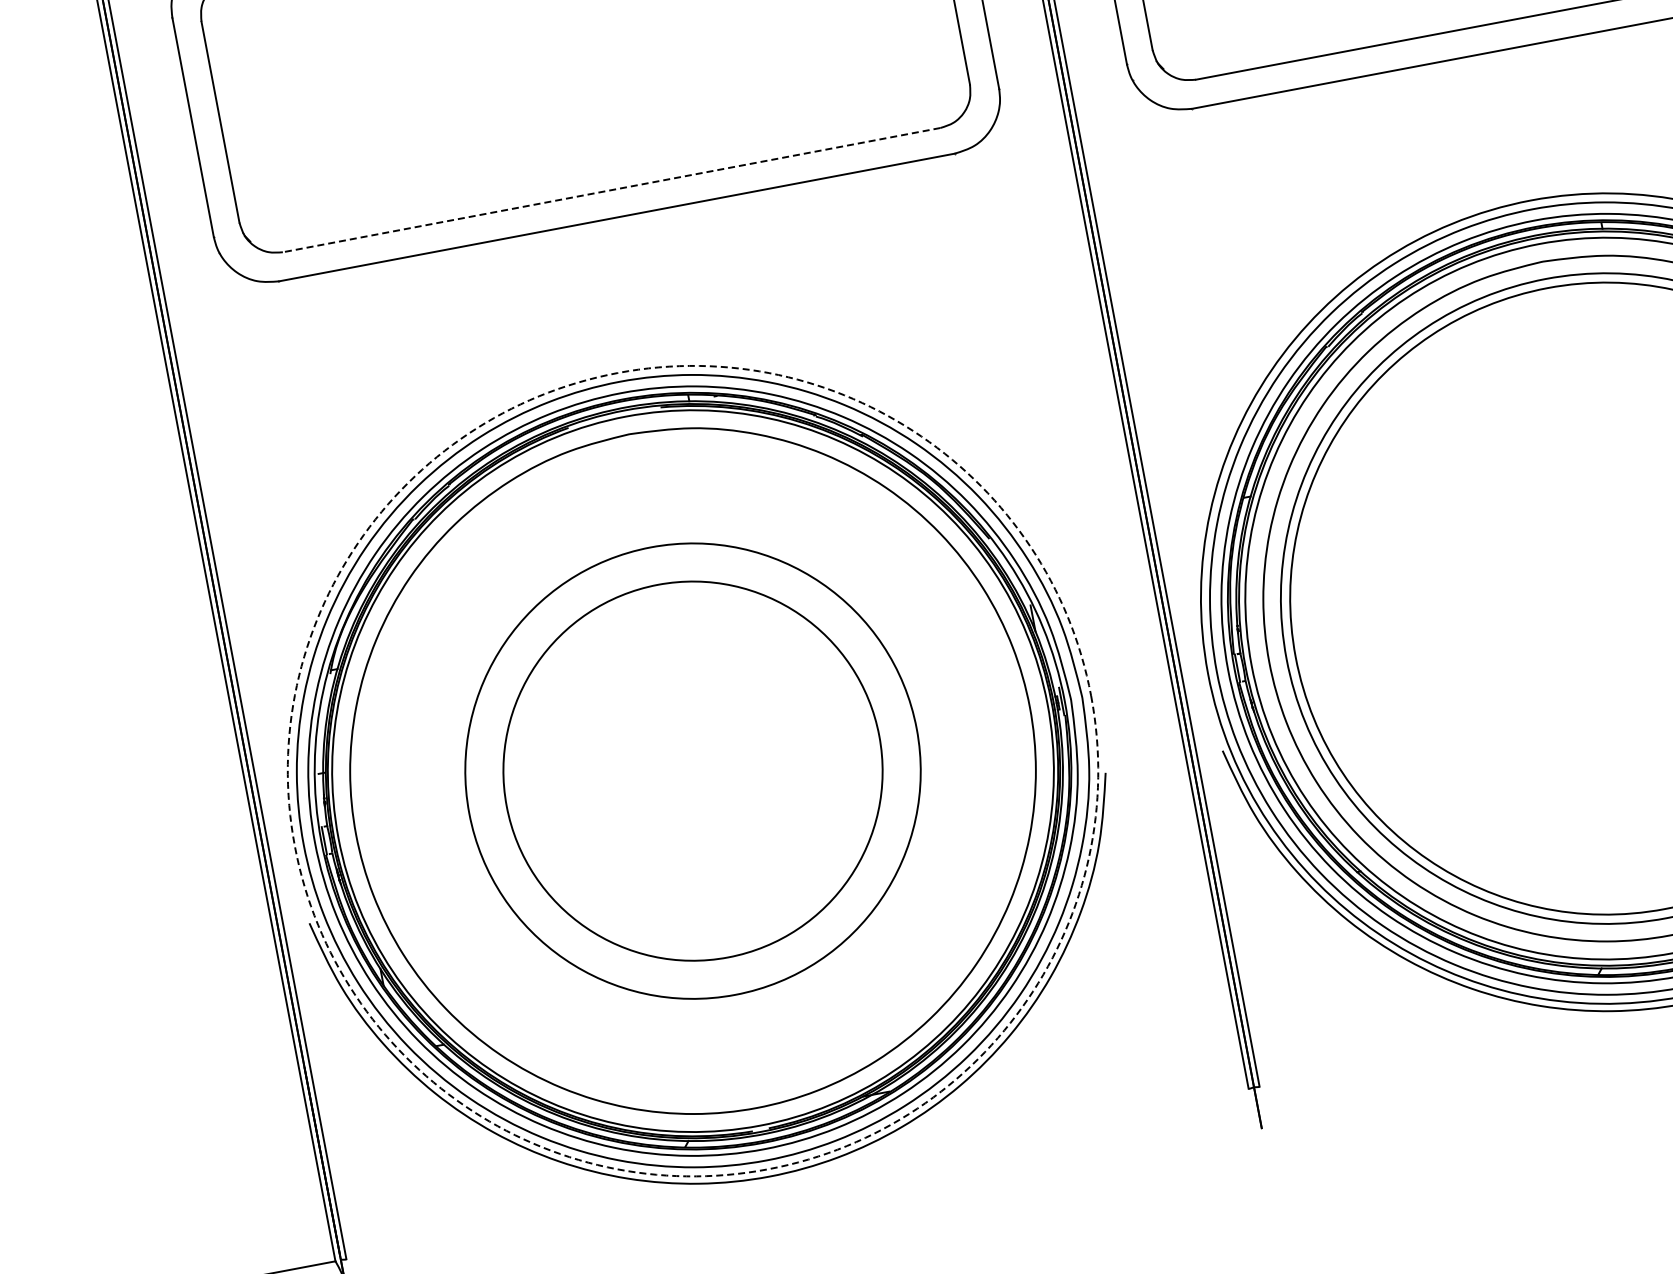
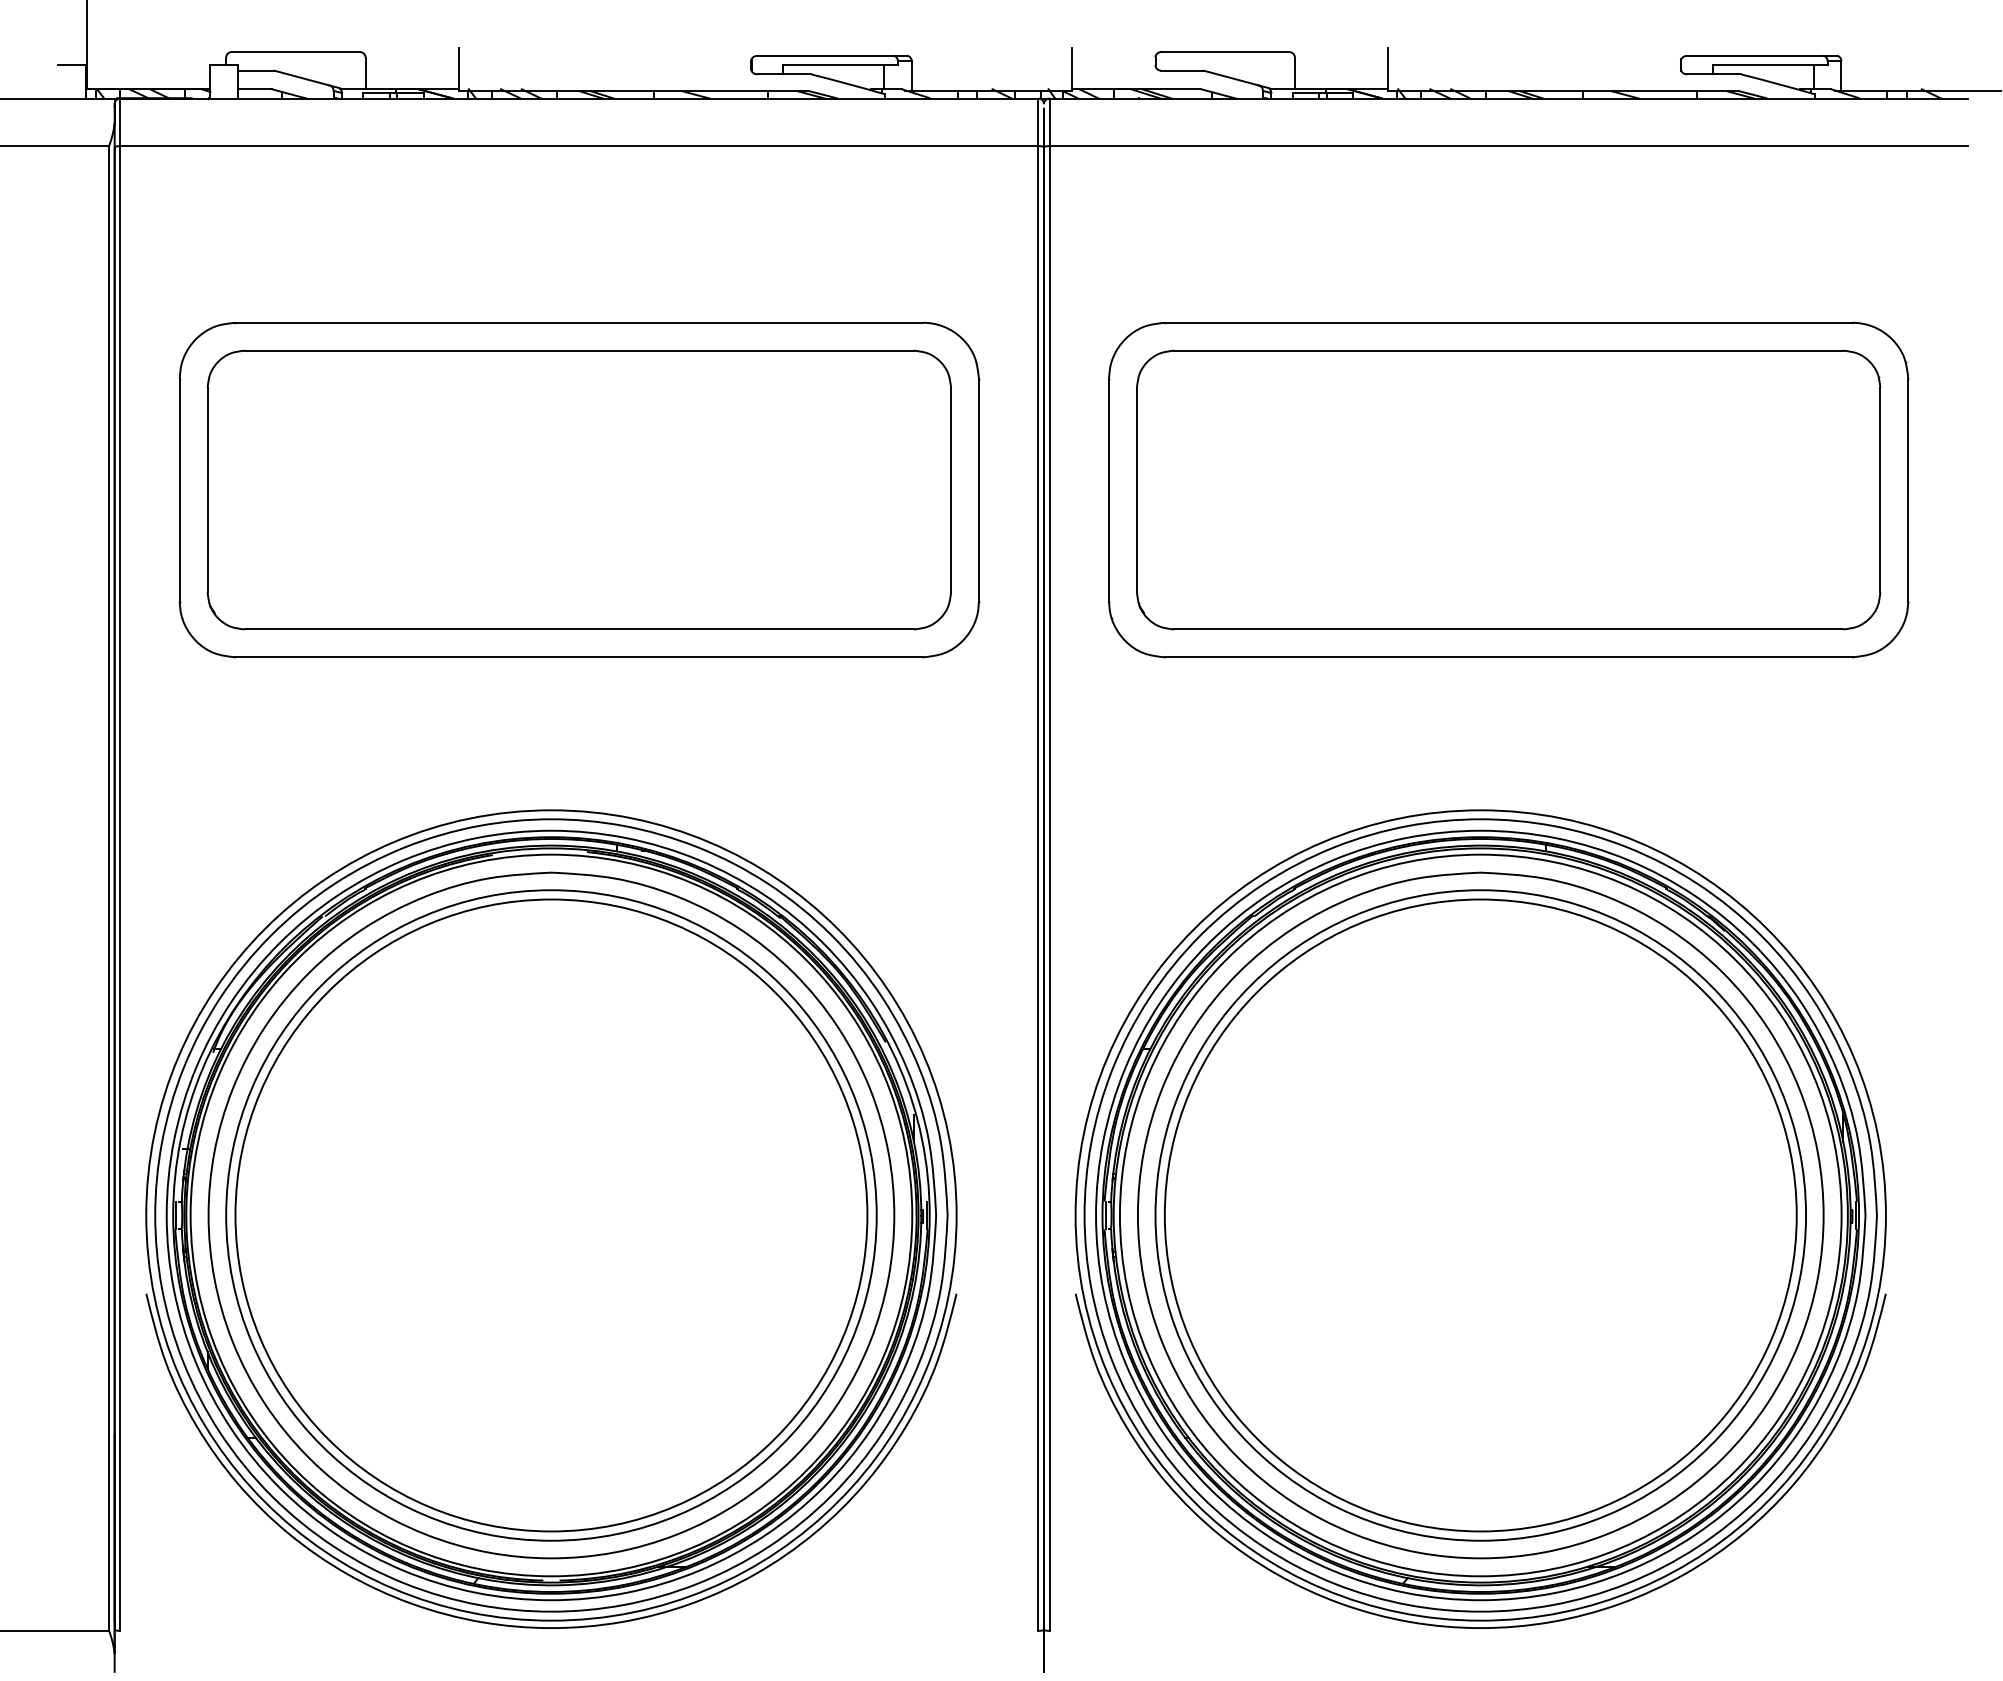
line: (611, 190) -> (579, 629), dashed -> solid
circle: (693, 771) -> (551, 1215), dashed -> solid
circle: (693, 771) -> (551, 1215), size x1.43
circle: (693, 771) -> (551, 1215), size x1.67

